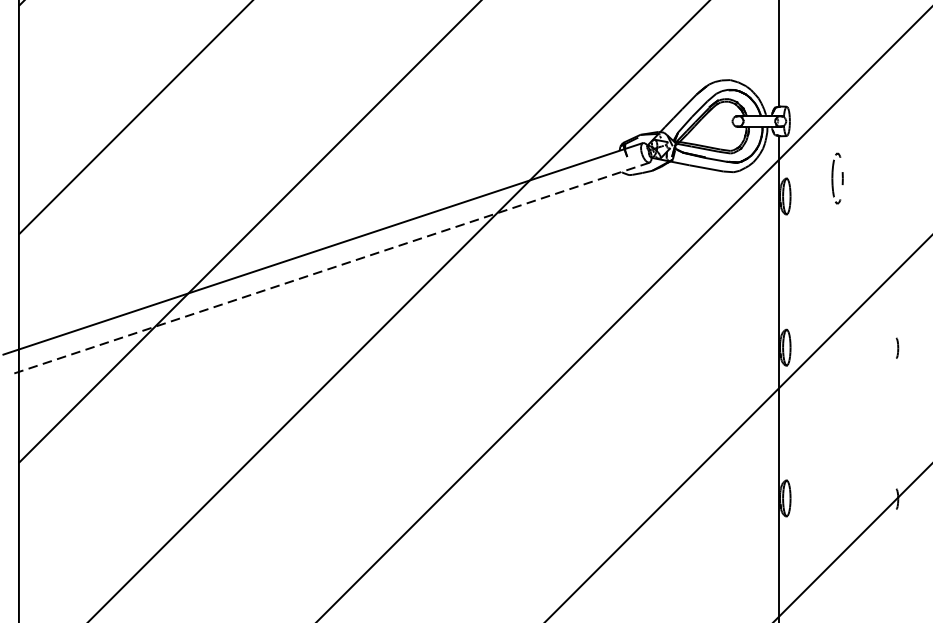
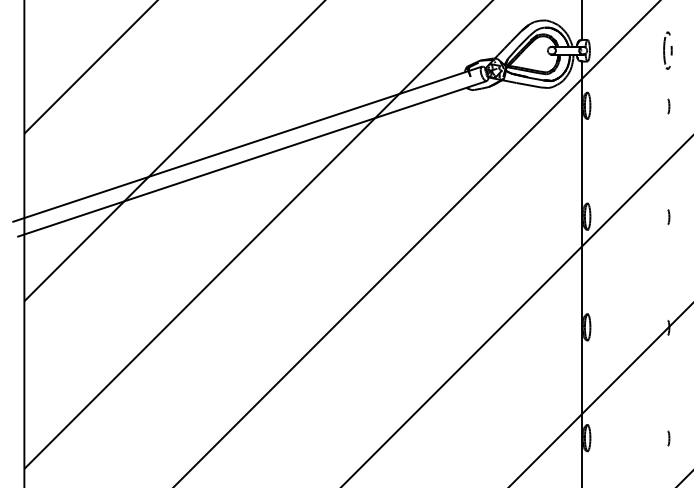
part: (837, 178) -> (667, 50), moved
line: (897, 197) -> (668, 106), added
line: (328, 269) -> (251, 159), dashed -> solid

